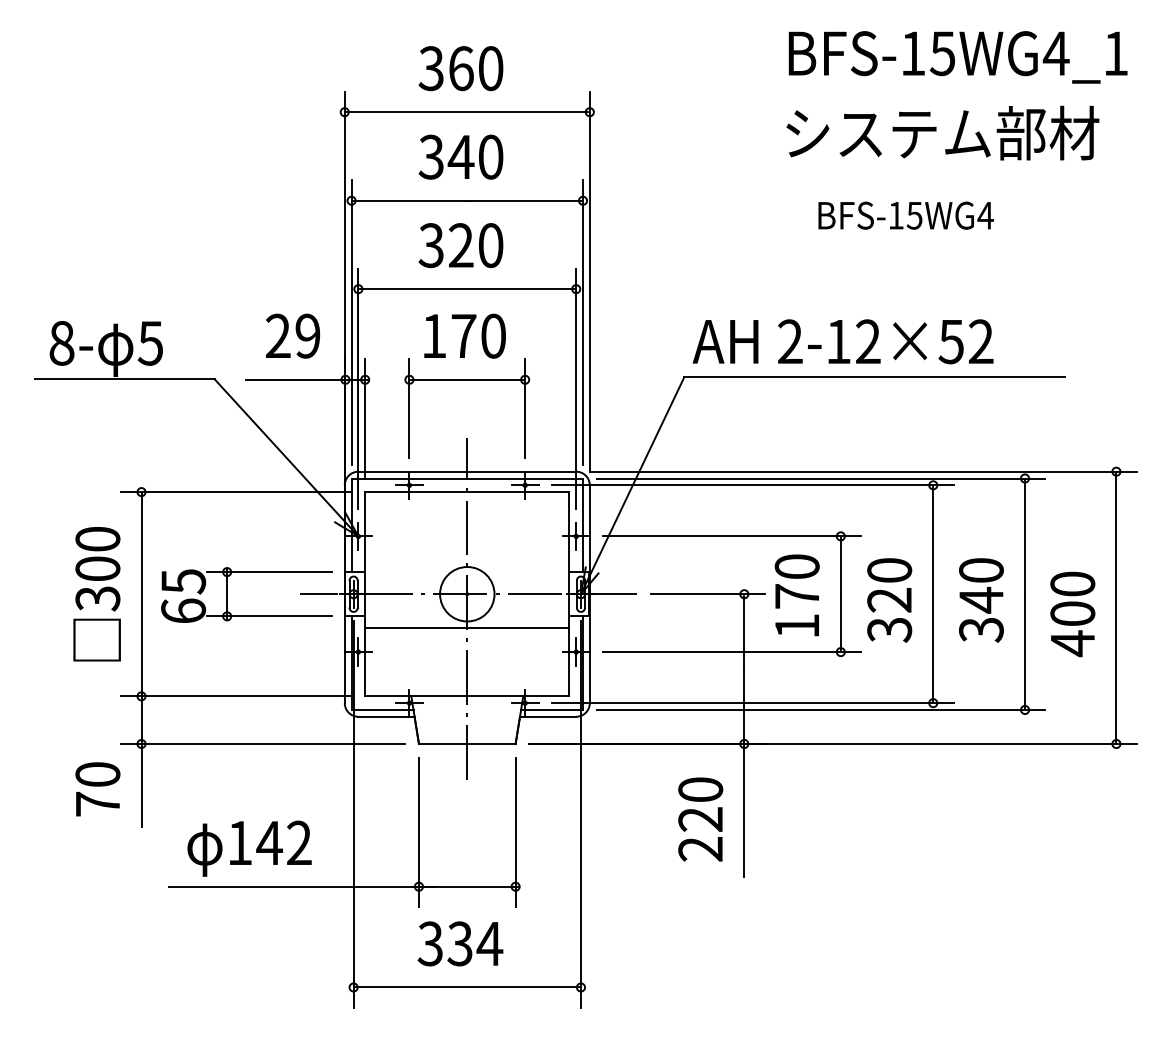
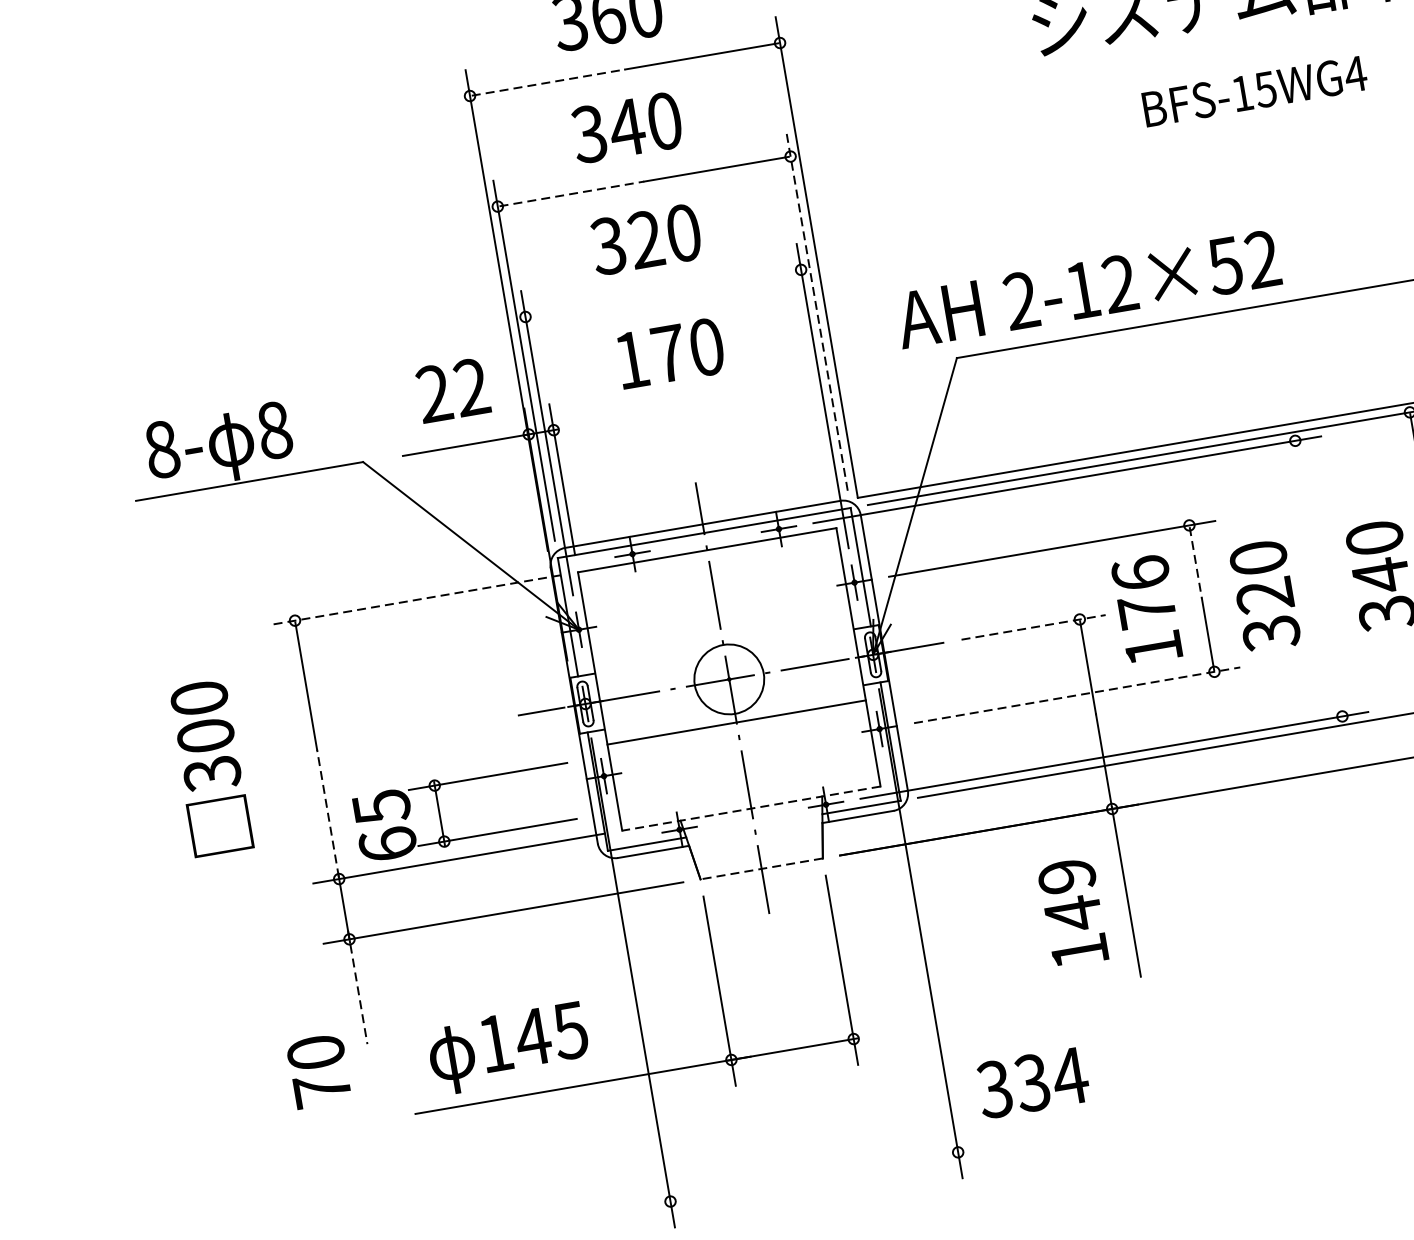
line: (406, 112) -> (548, 83), solid -> dashed
line: (410, 200) -> (572, 193), solid -> dashed
text: (905, 215) -> (1254, 91), moved
line: (466, 289) -> (662, 294), removed
line: (583, 322) -> (817, 310), solid -> dashed
text: (307, 336) -> (471, 387), 29 -> 22
text: (842, 341) -> (1087, 289), moved
text: (150, 343) -> (274, 430), 5 -> 8
part: (467, 380) -> (683, 408), removed
line: (235, 492) -> (414, 600), solid -> dashed
text: (796, 566) -> (1139, 573), 170 -> 176
line: (840, 566) -> (1195, 563), solid -> dashed
line: (933, 593) -> (1319, 577), removed
text: (96, 594) -> (209, 768), moved
part: (227, 594) -> (440, 813), moved
line: (707, 594) -> (1033, 627), solid -> dashed
line: (141, 644) -> (327, 813), solid -> dashed
line: (732, 652) -> (1077, 695), solid -> dashed
line: (466, 696) -> (750, 808), solid -> dashed
line: (466, 743) -> (760, 868), solid -> dashed
line: (141, 782) -> (357, 988), solid -> dashed
text: (97, 789) -> (318, 1071), moved
text: (700, 819) -> (1073, 913), 220 -> 149
text: (298, 842) -> (569, 1030), 142 -> 145
text: (460, 943) -> (1032, 1082), moved
line: (466, 987) -> (813, 1177), removed

